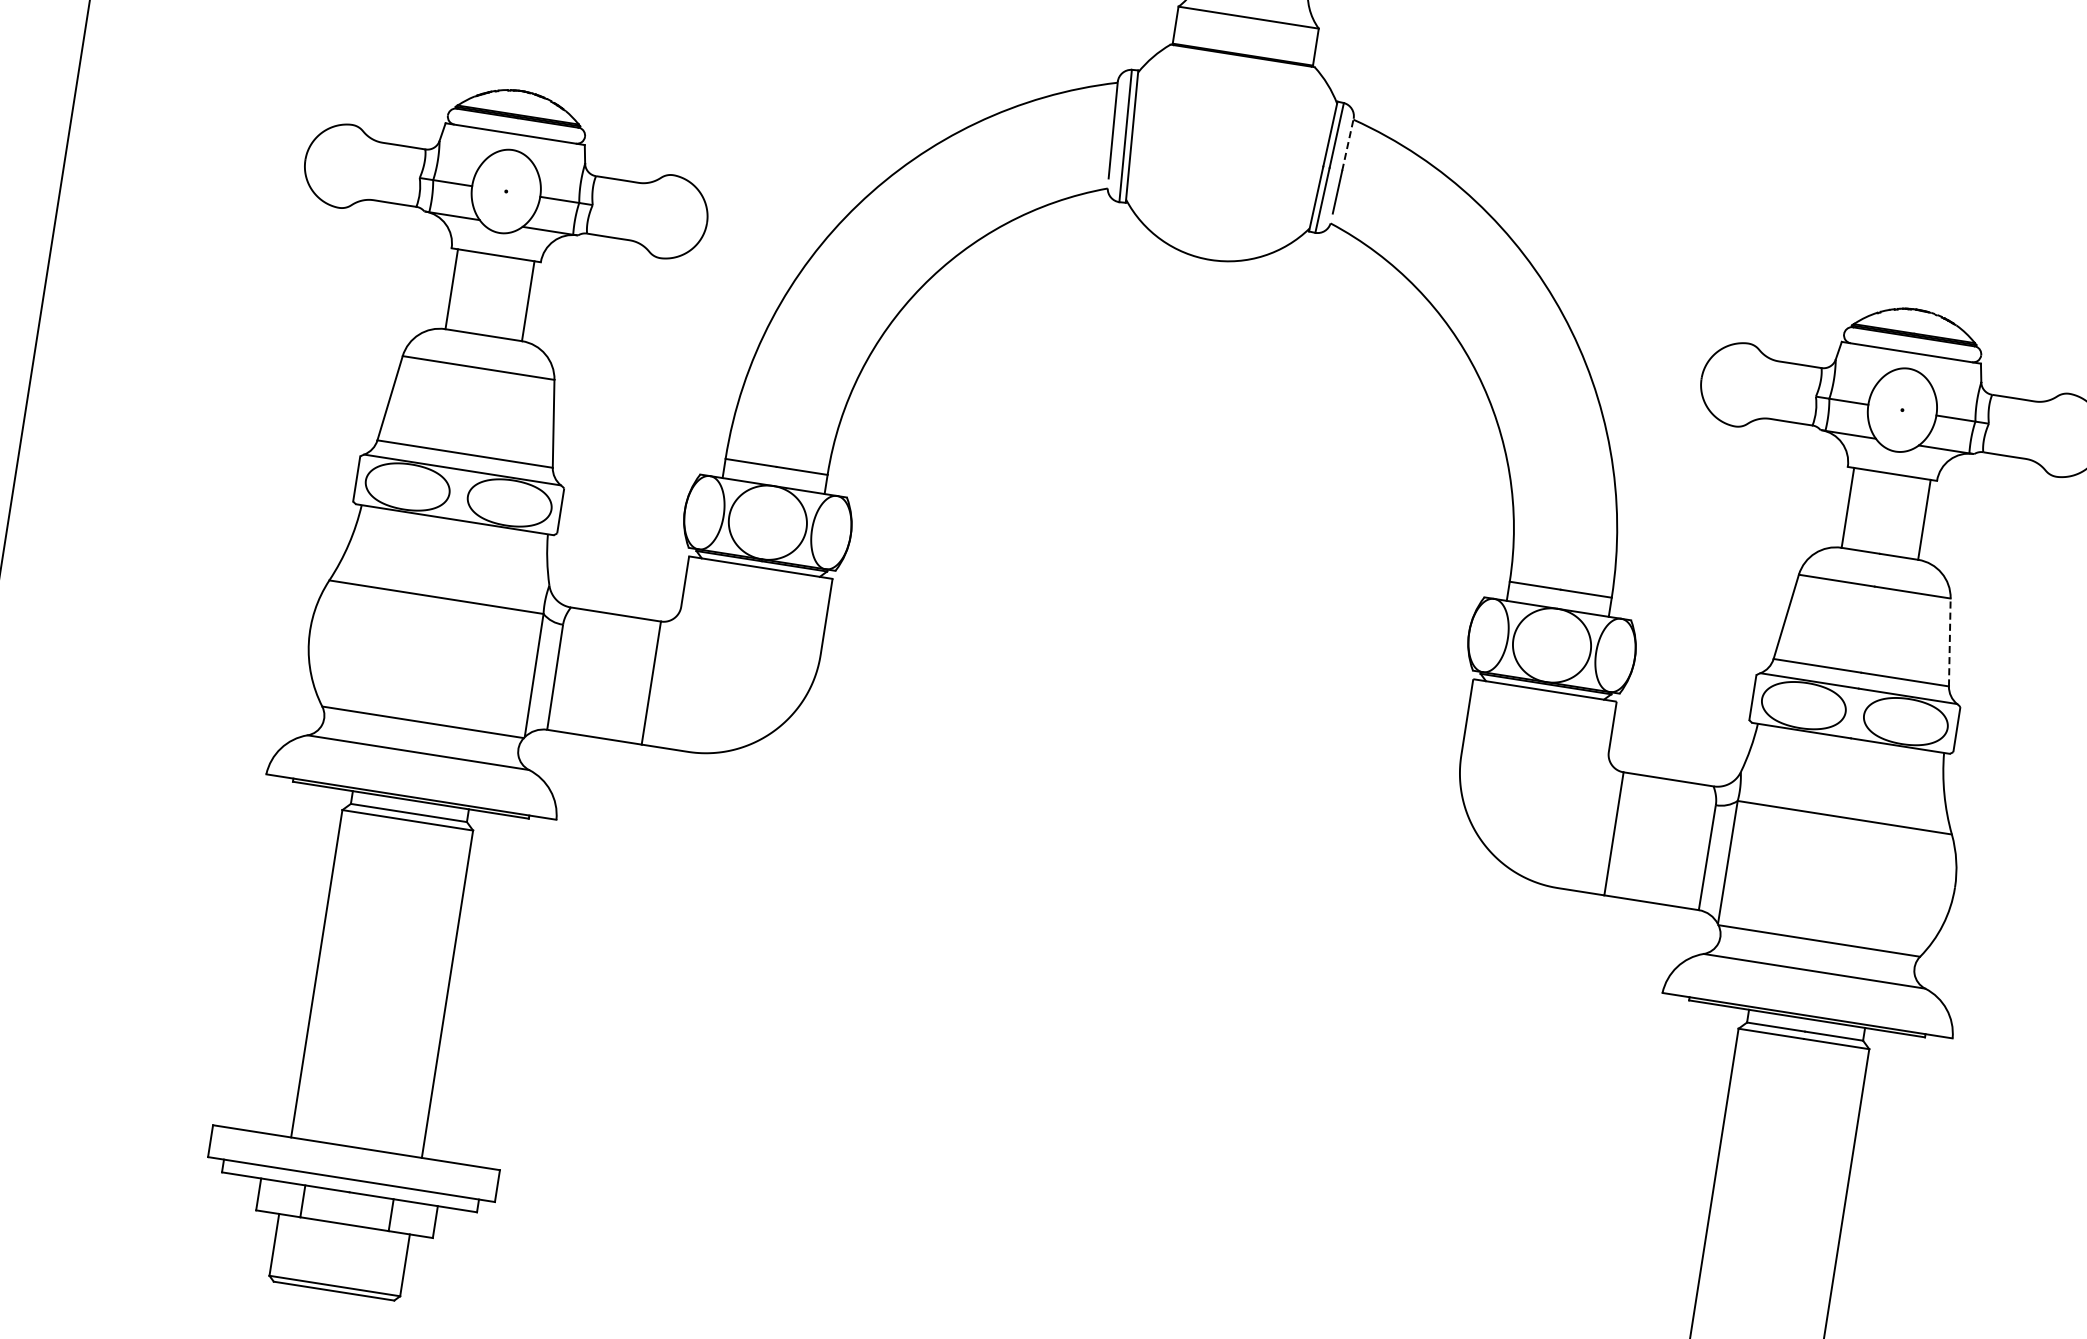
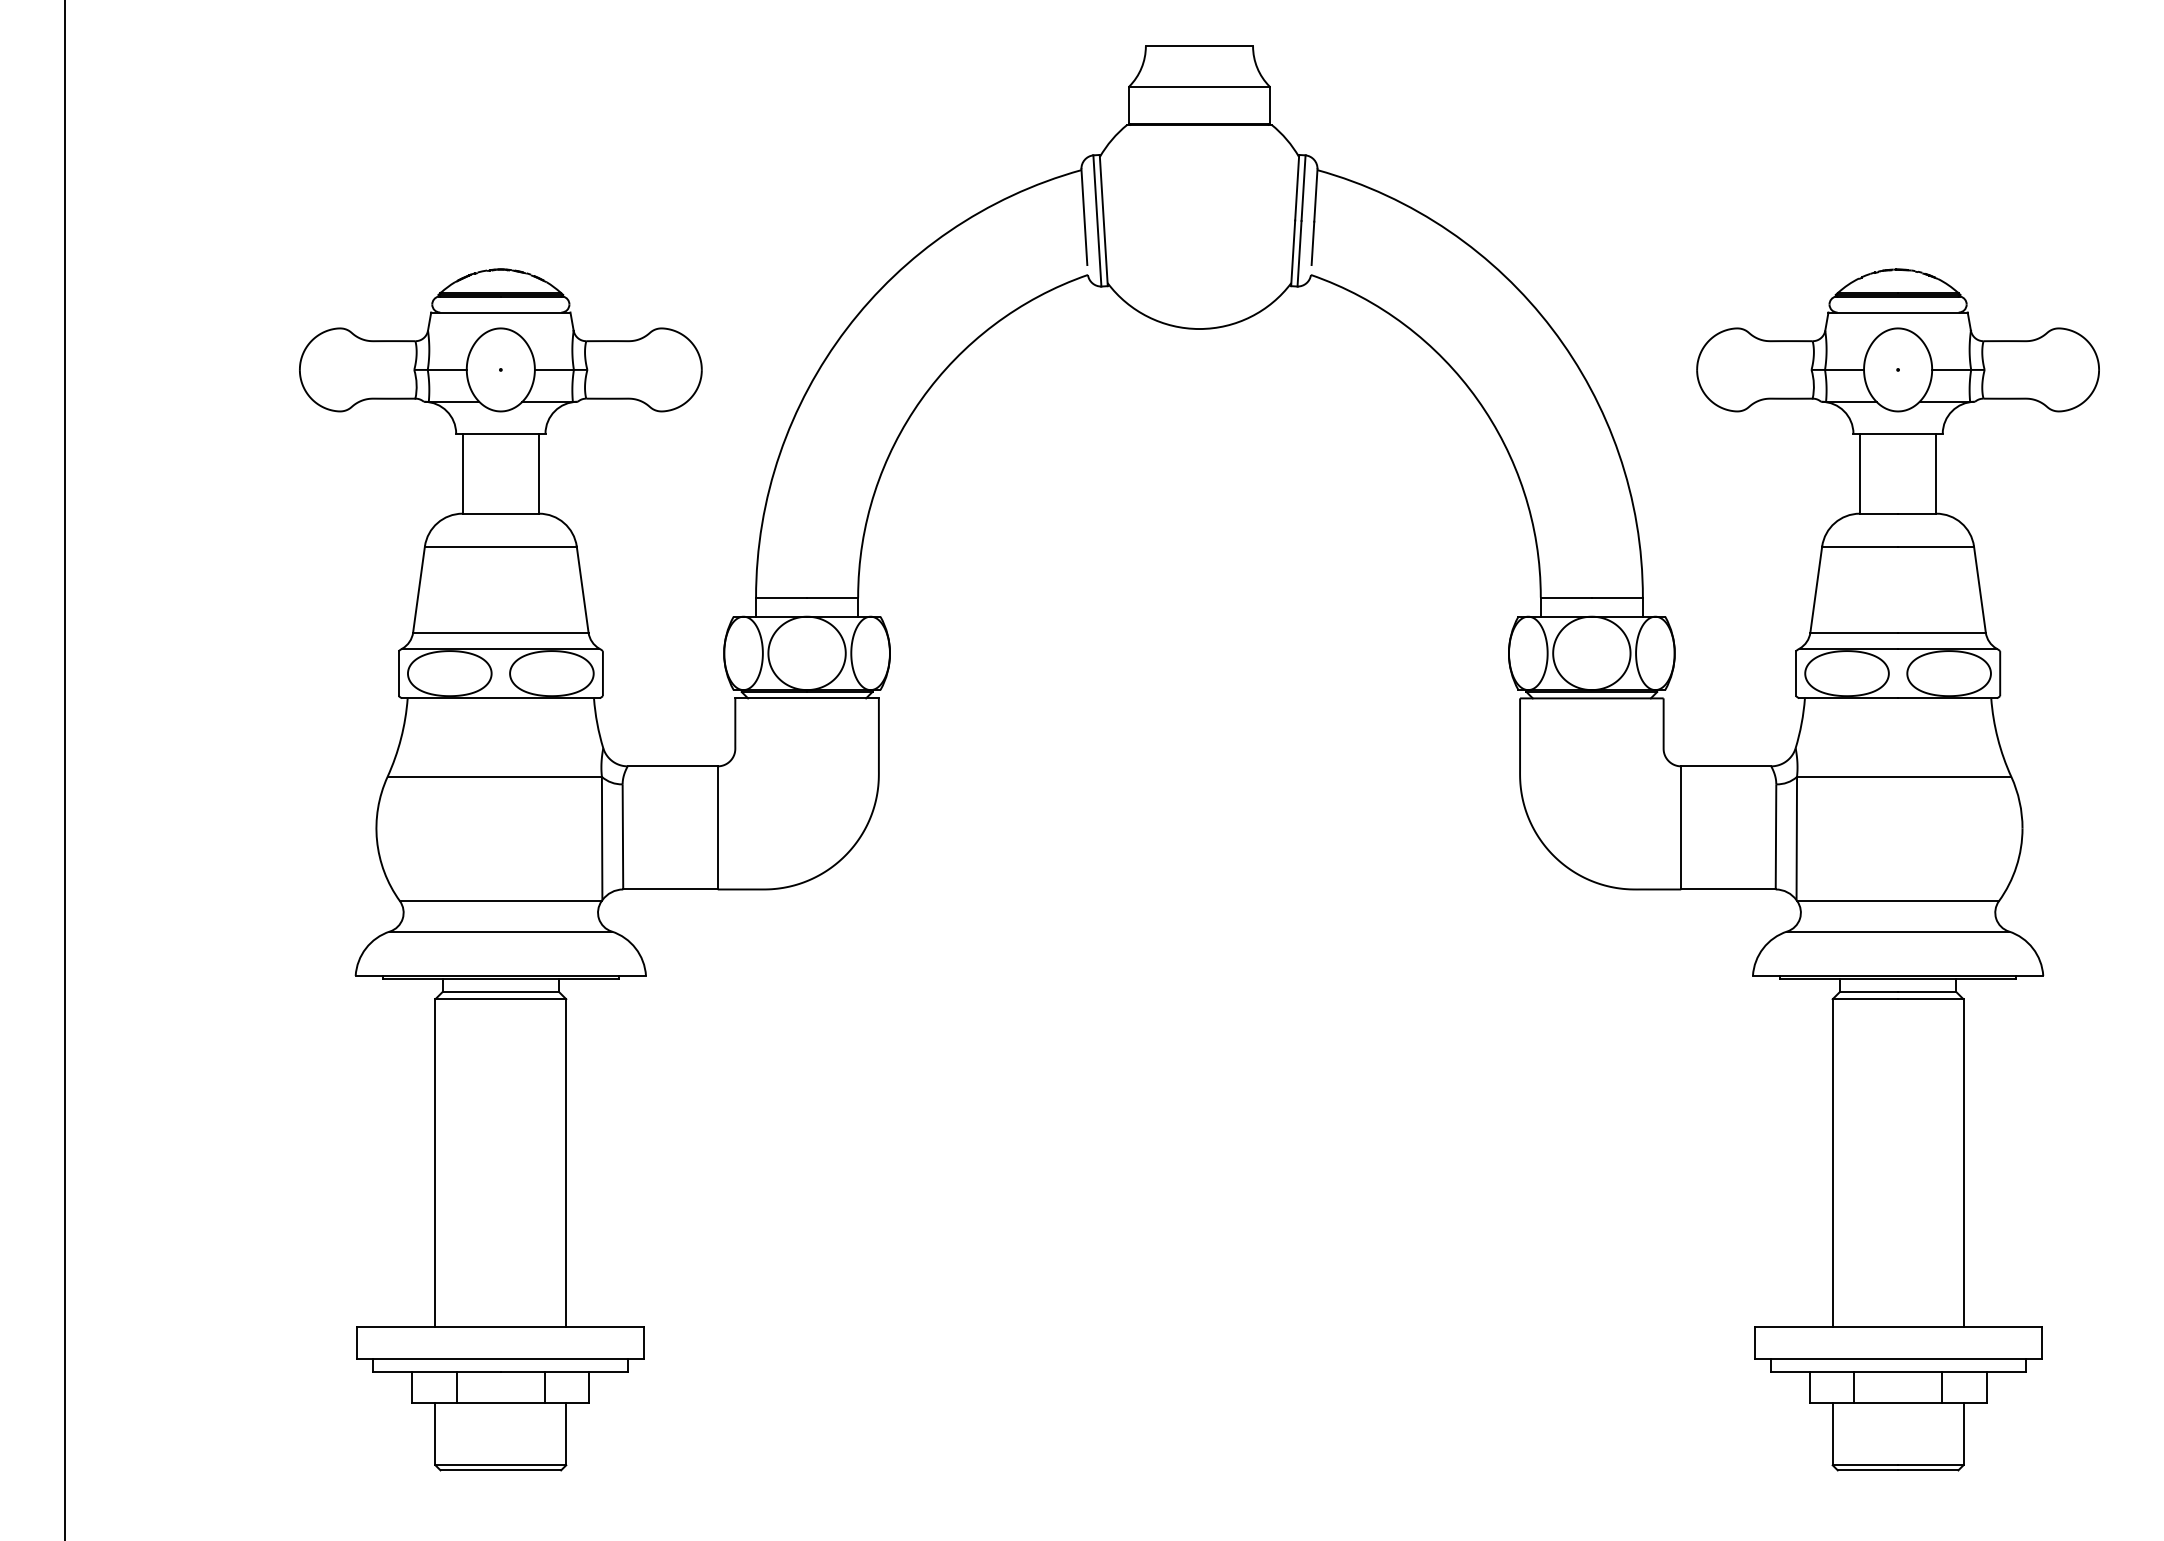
line: (1347, 143) -> (1315, 194), dashed -> solid
line: (1949, 642) -> (1979, 589), dashed -> solid

